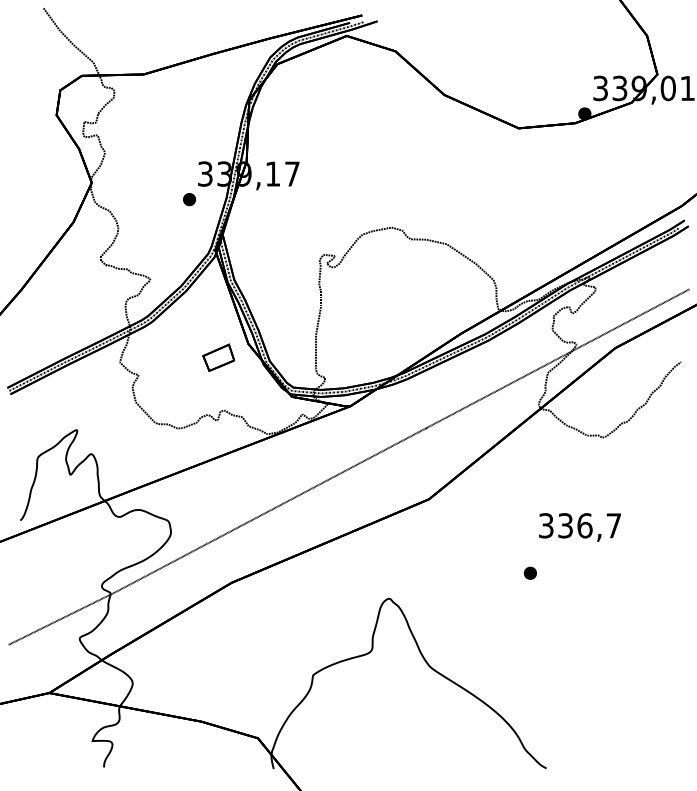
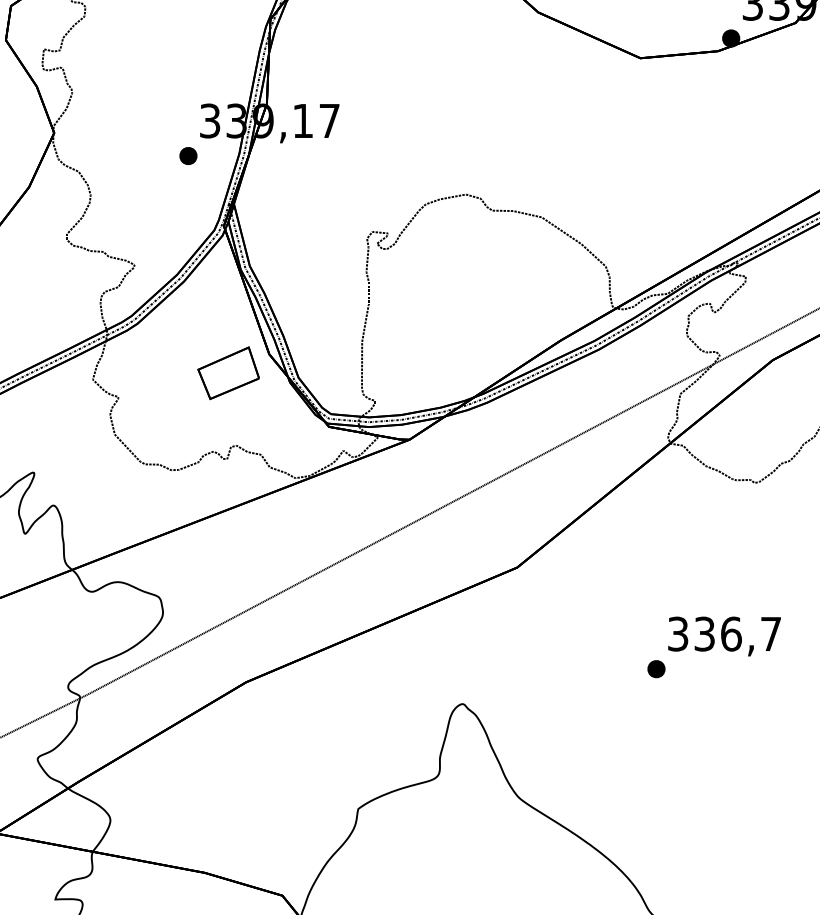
part: (218, 357) -> (228, 372), size x1.43
text: (579, 527) -> (723, 636), moved

